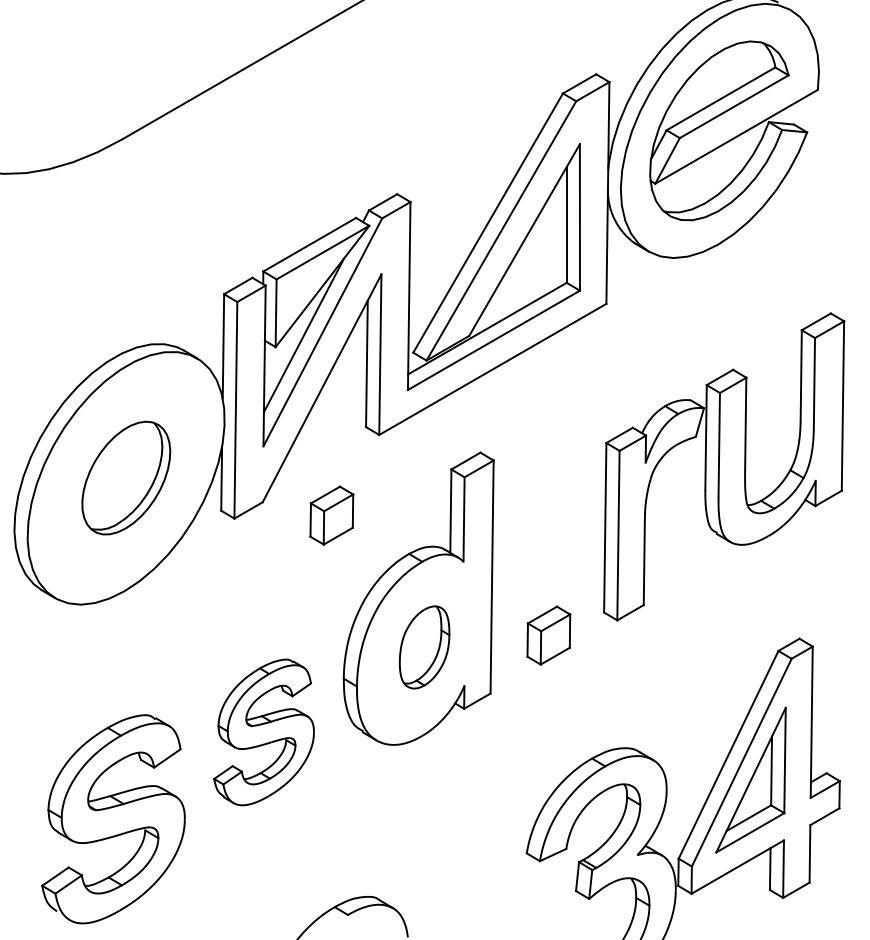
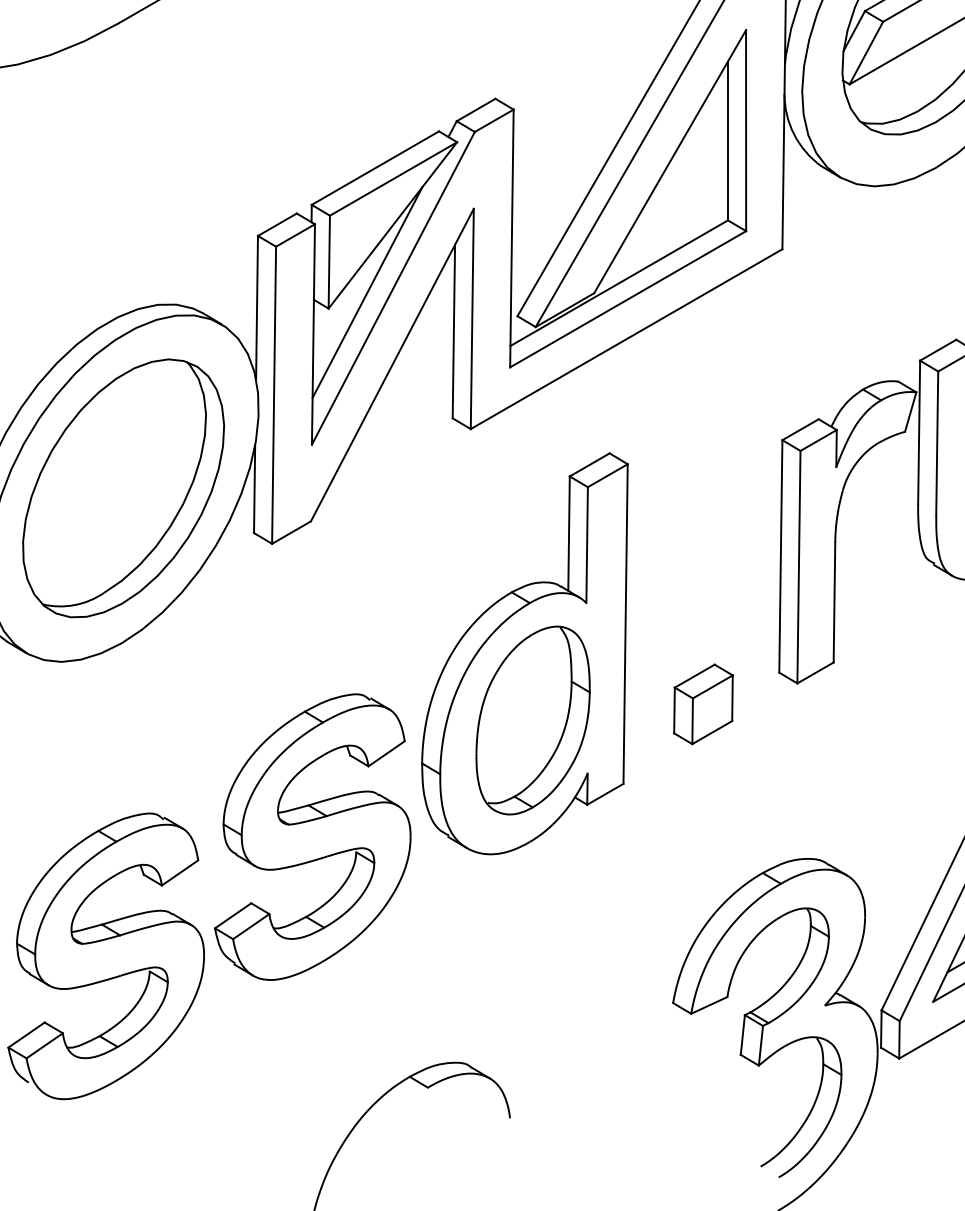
part: (126, 477) -> (124, 487), size x1.67
part: (331, 515) -> (405, 539), removed
part: (424, 647) -> (532, 720), size x1.67
part: (263, 732) -> (311, 837), size x1.43

